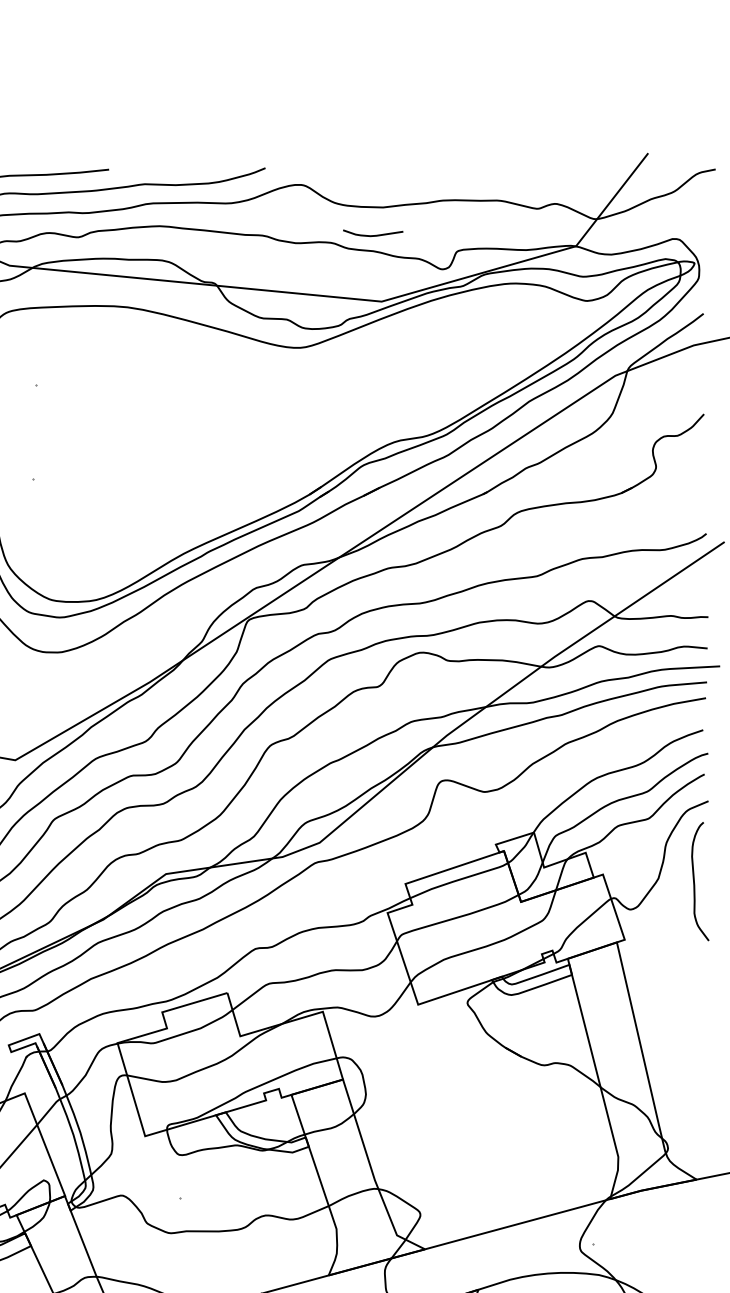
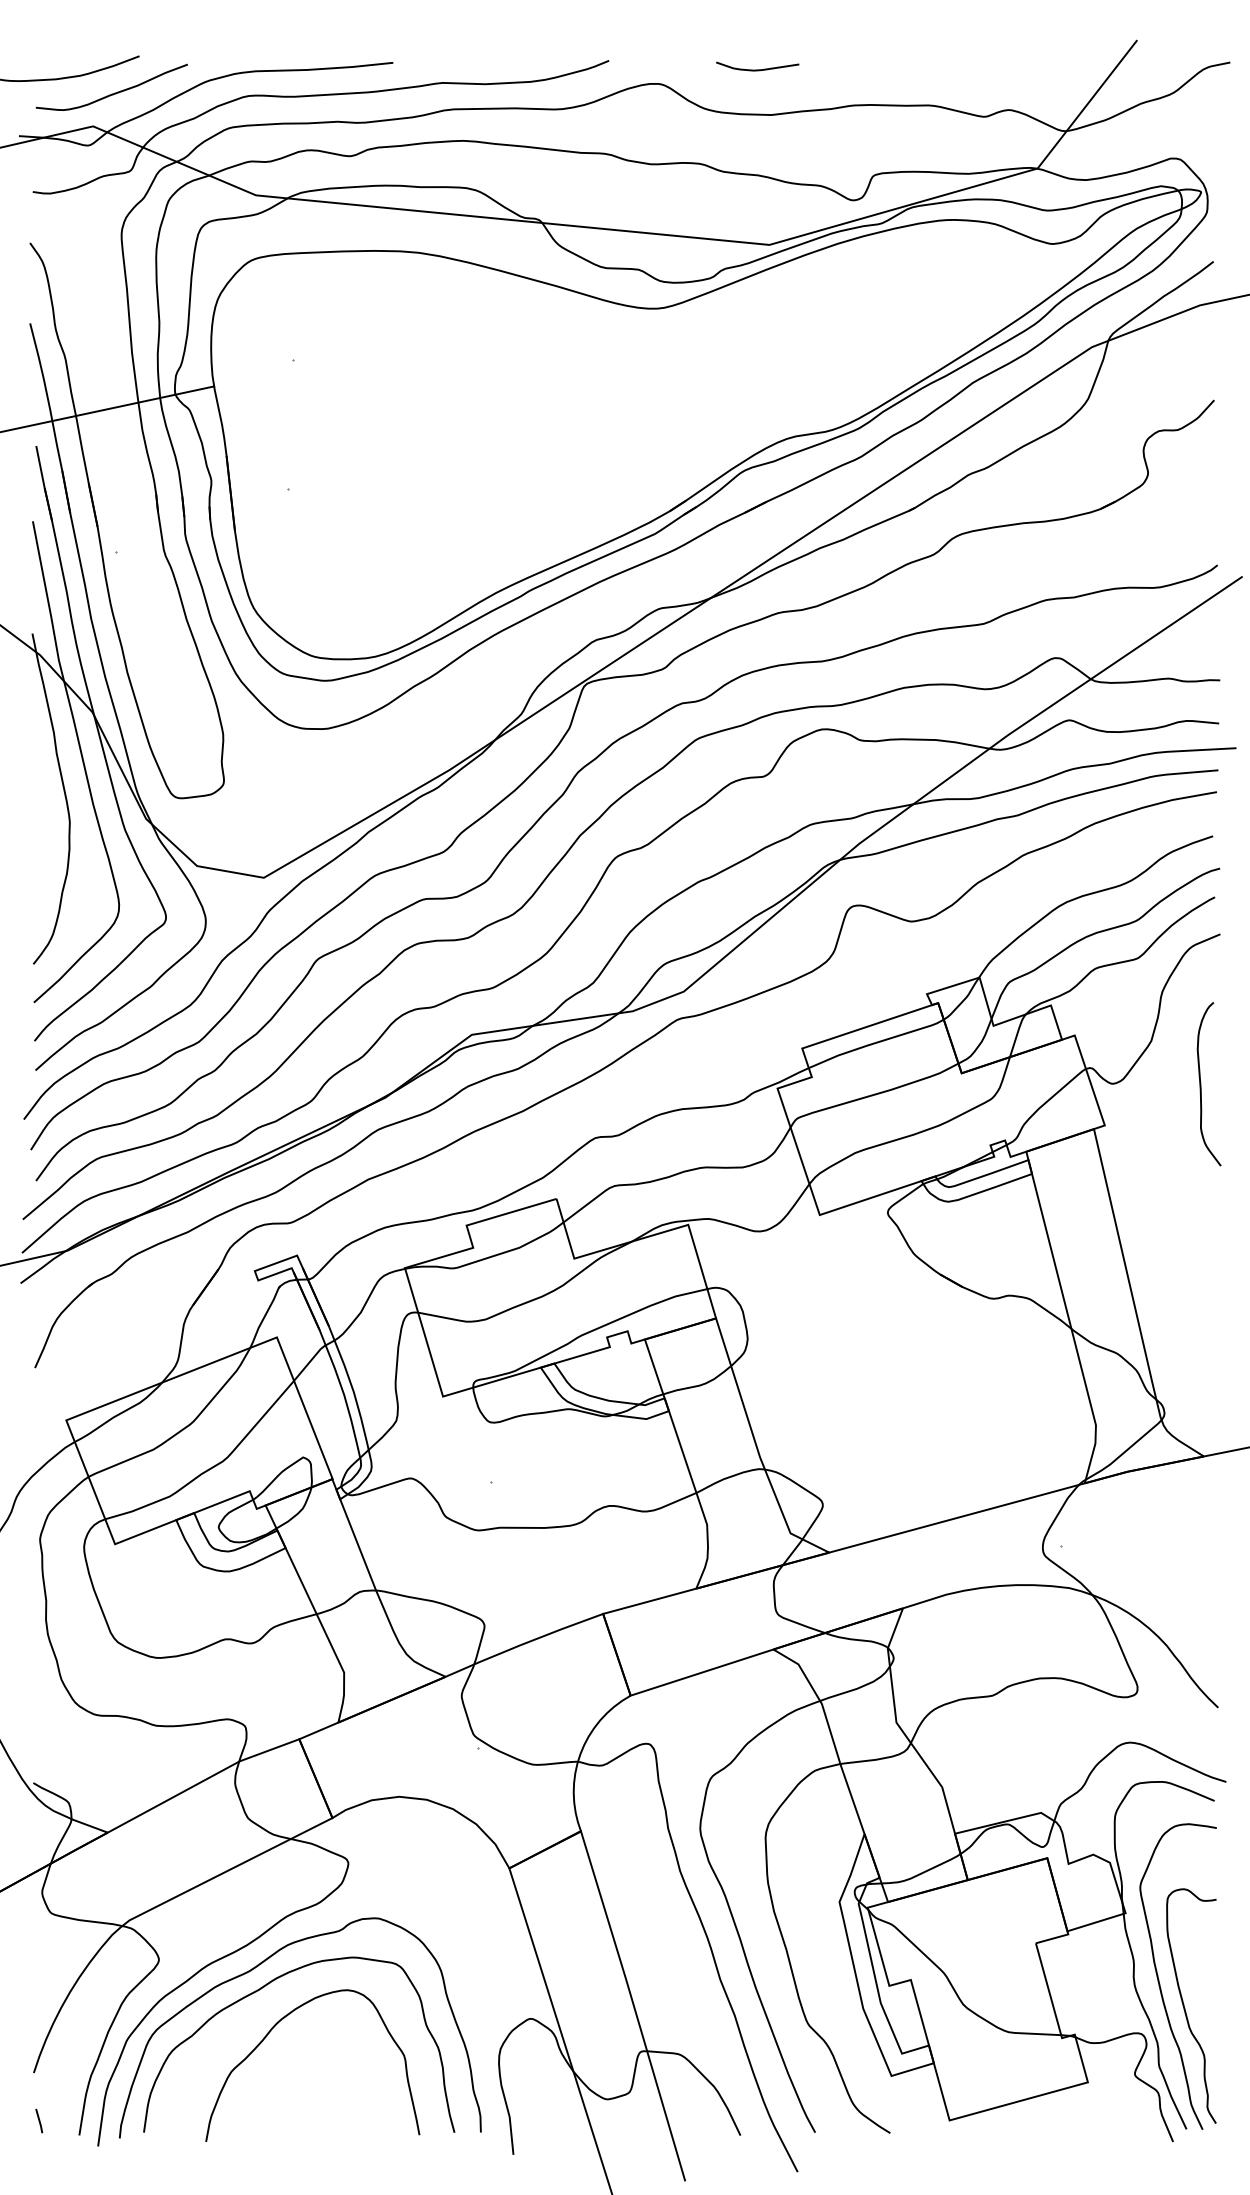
curve: (373, 235) -> (757, 69), moved
curve: (694, 881) -> (1201, 1084), moved

